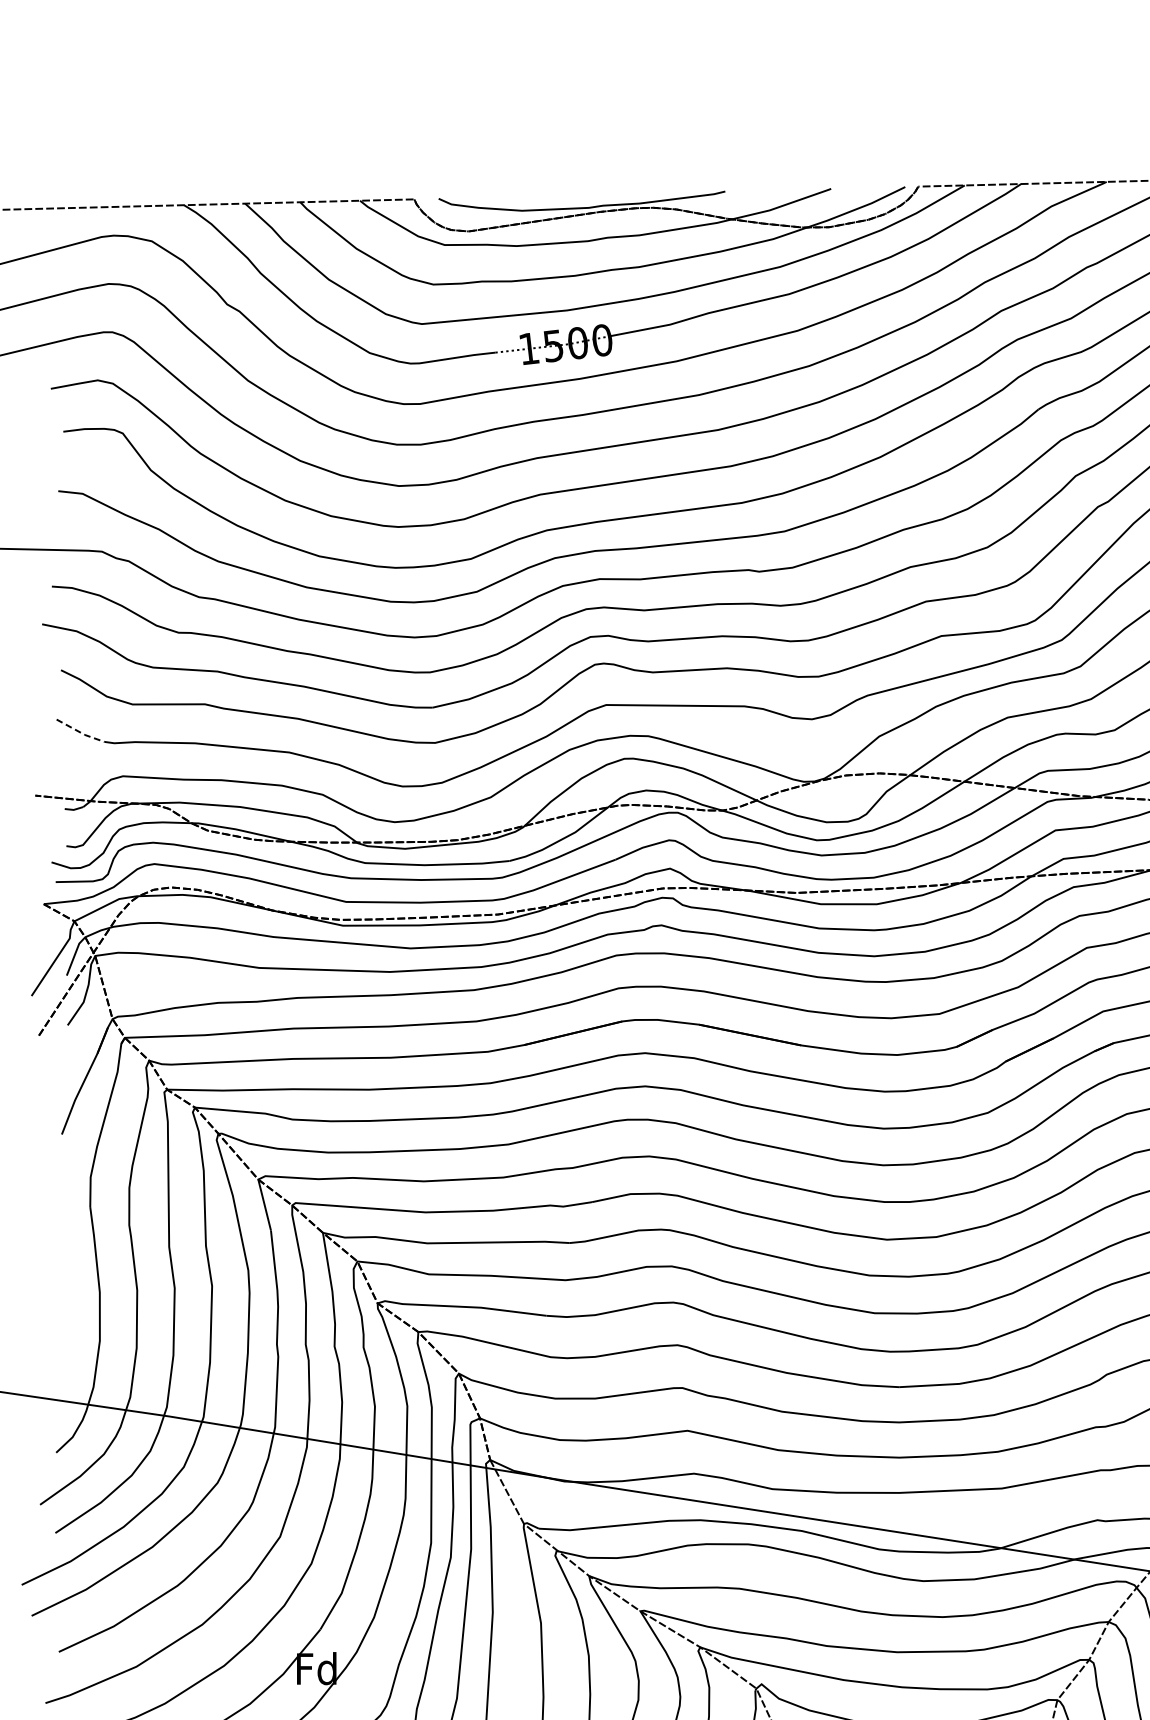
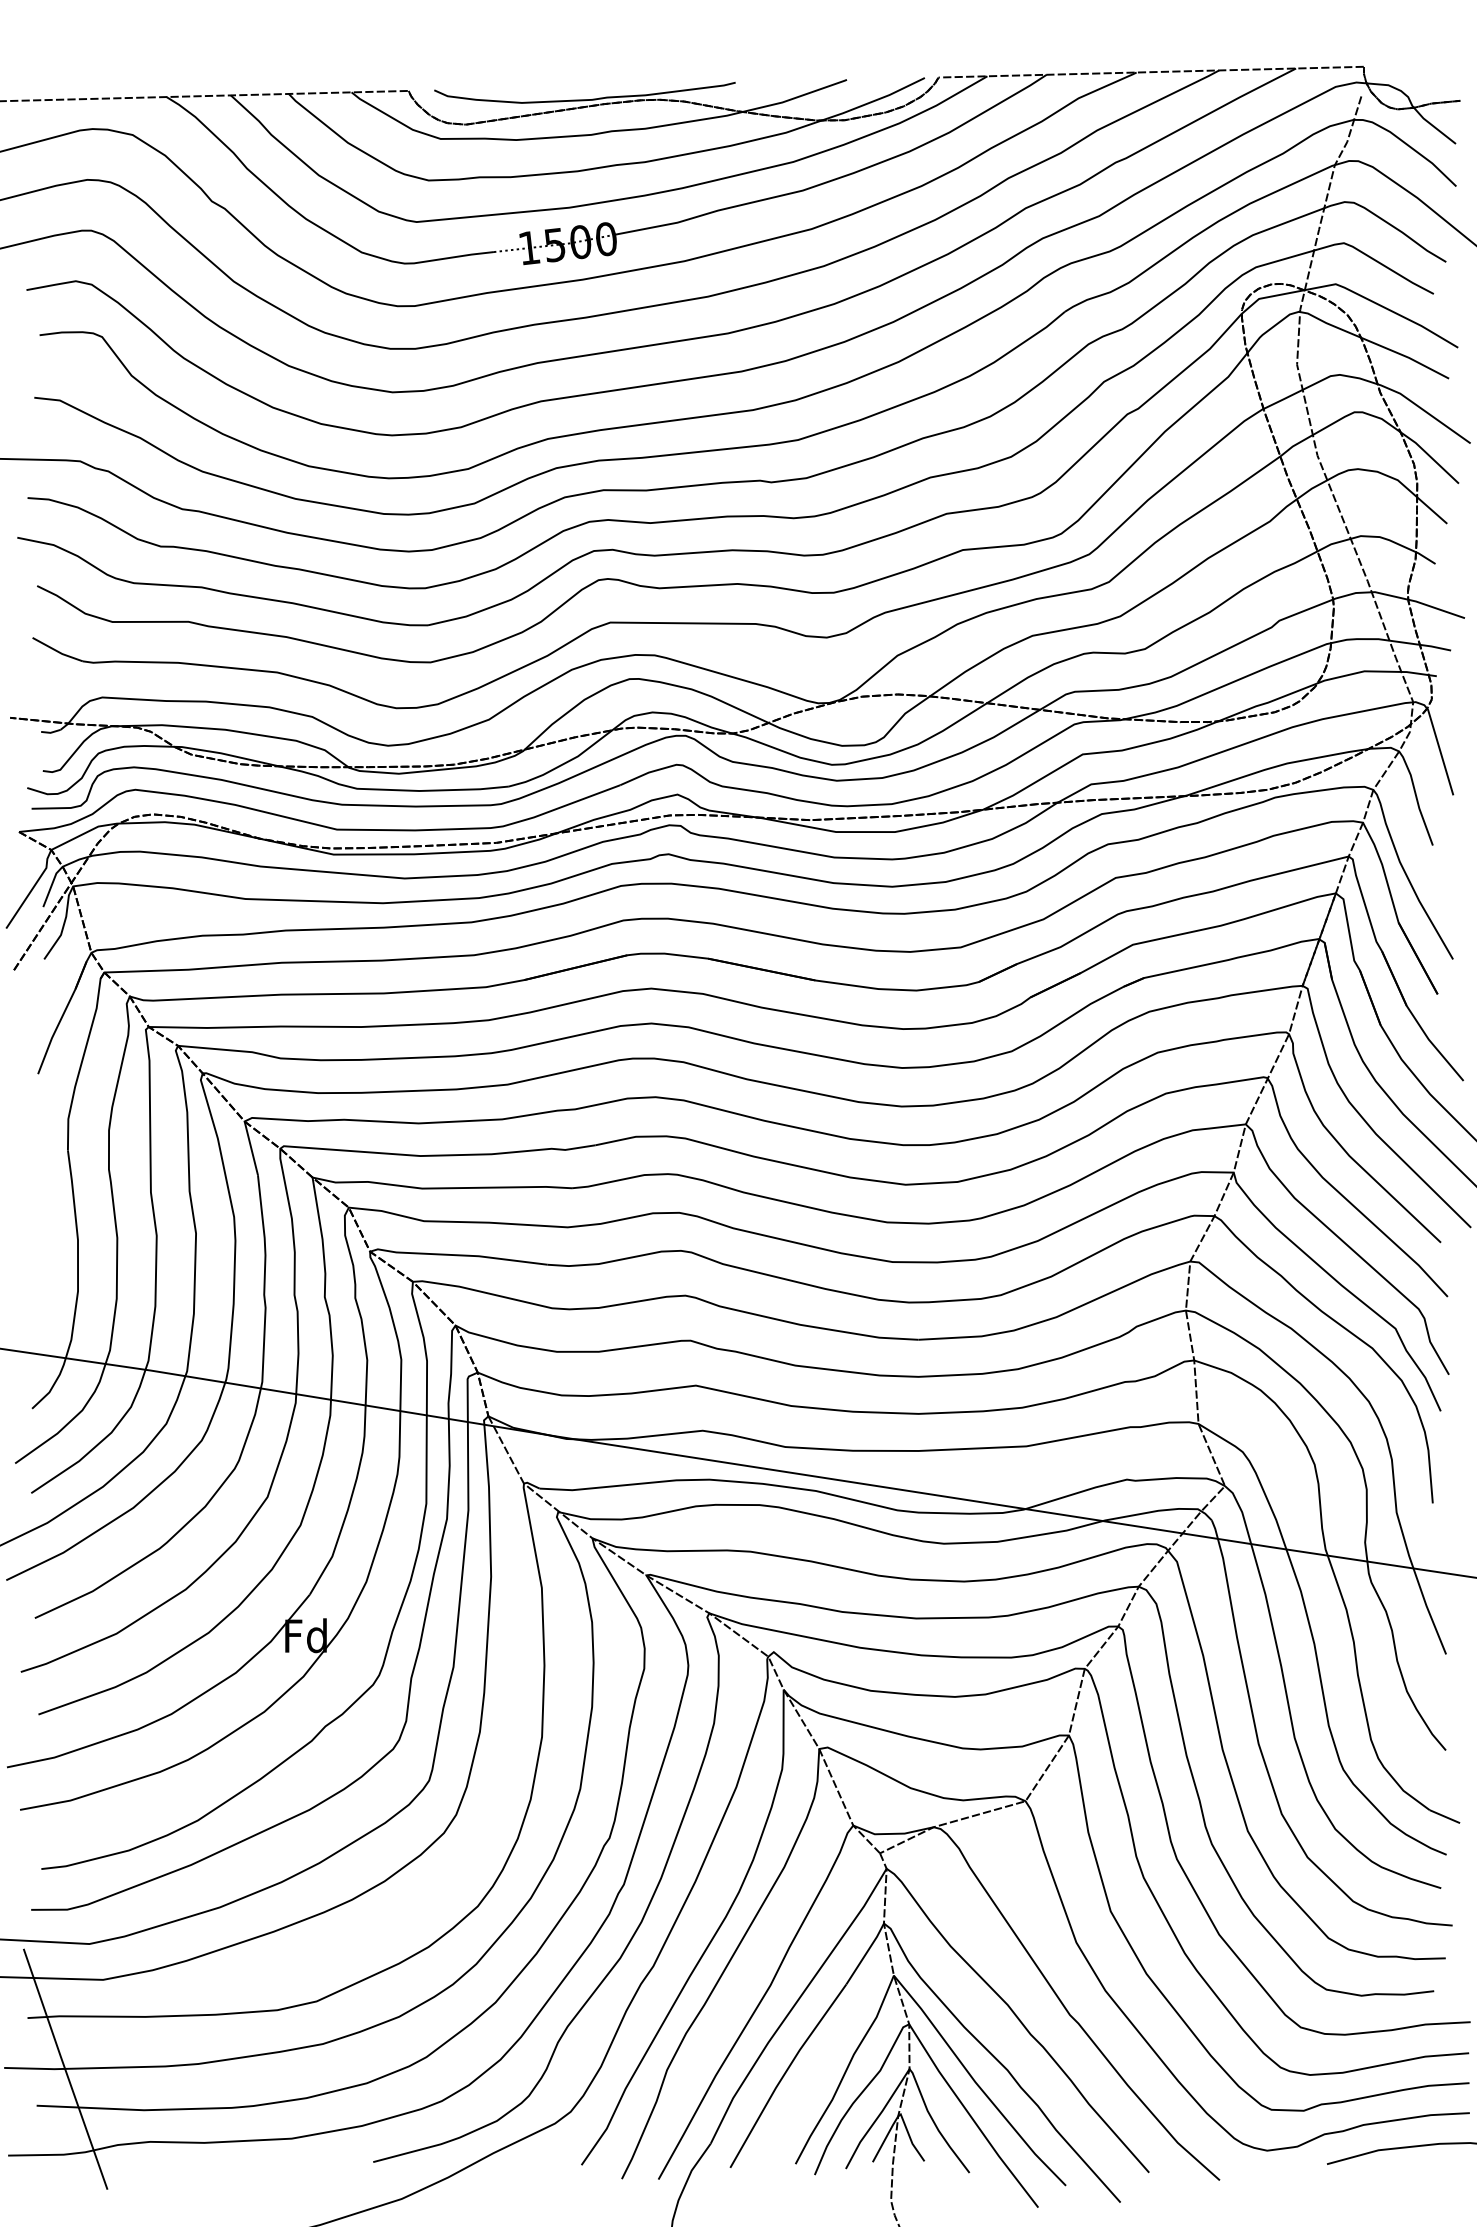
line: (80, 732) -> (57, 651), dashed -> solid

